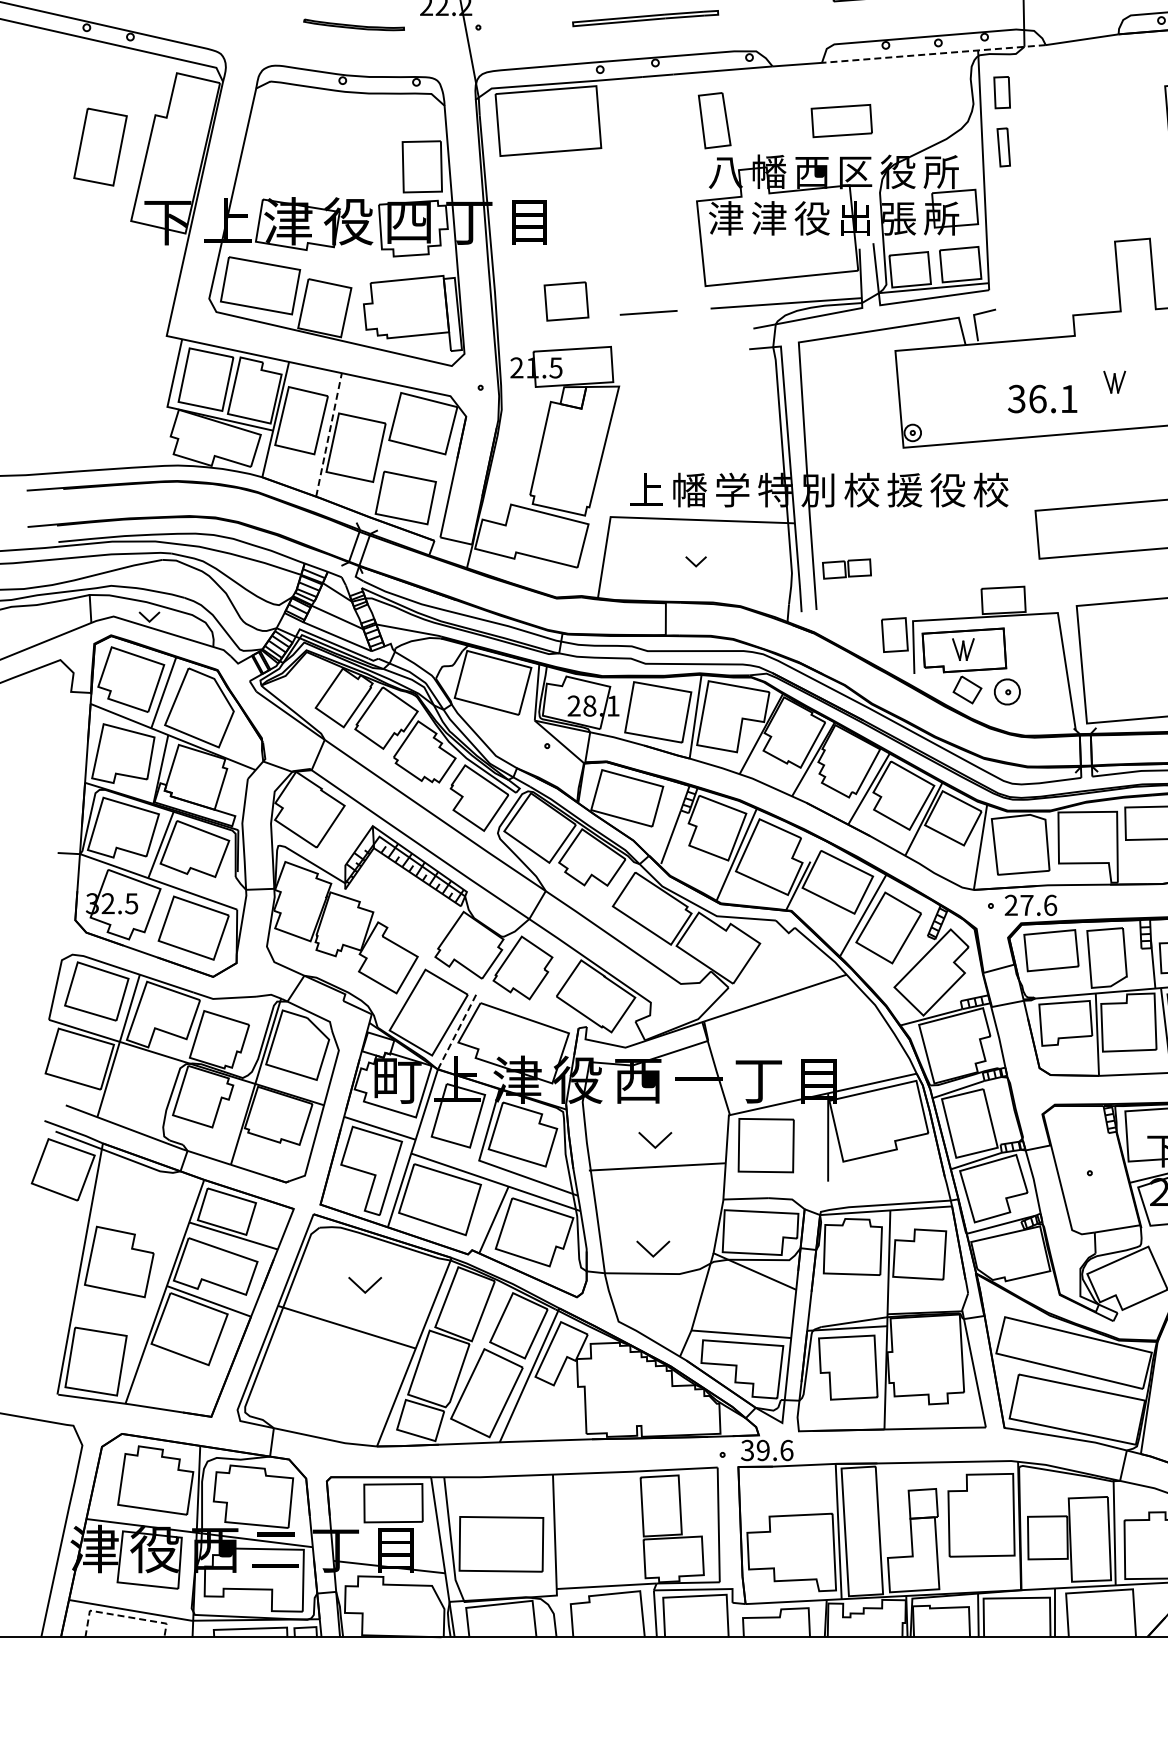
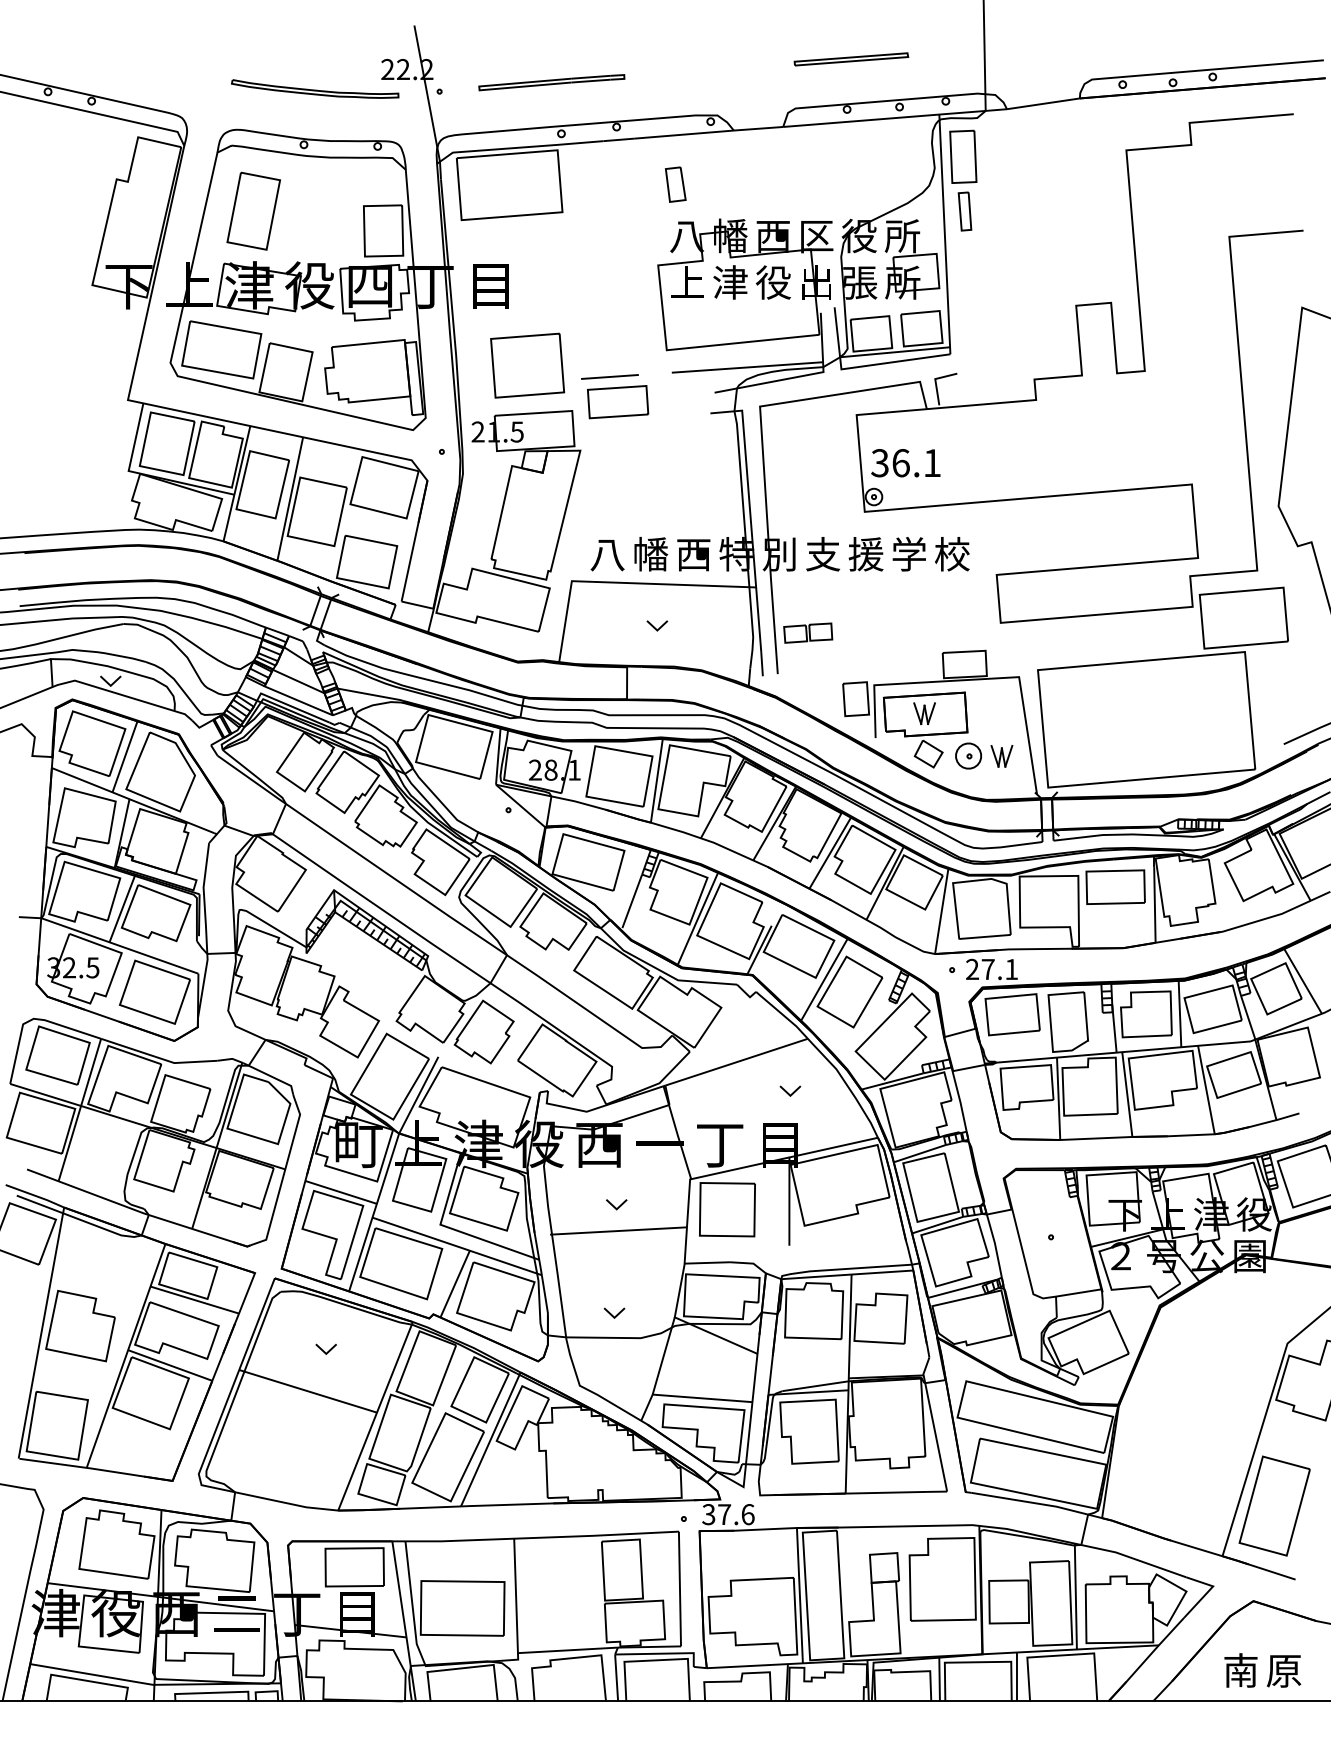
part: (645, 18) -> (551, 82), moved
part: (354, 24) -> (315, 88), size x1.67
line: (935, 53) -> (896, 117), dashed -> solid
part: (1002, 92) -> (963, 156), size x1.67
part: (714, 120) -> (675, 184), size x0.62
part: (842, 121) -> (618, 402), moved
part: (100, 146) -> (253, 210), moved
text: (726, 218) -> (687, 282), 津 -> 上
part: (566, 301) -> (527, 365), size x1.67
part: (1114, 382) -> (1001, 756), moved
text: (1042, 399) -> (905, 463), moved
line: (329, 434) -> (290, 498), dashed -> solid
text: (732, 489) -> (693, 553), 学 -> 西
text: (646, 490) -> (607, 554), 上 -> 八
text: (861, 490) -> (822, 554), 校 -> 支
text: (947, 490) -> (908, 554), 役 -> 学
text: (1050, 905) -> (1011, 969), 27.6 -> 27.1
part: (829, 1026) -> (790, 1090), added
line: (457, 1032) -> (418, 1096), dashed -> solid
part: (655, 1140) -> (616, 1204), size x0.62
part: (653, 1248) -> (614, 1312), size x0.62
part: (364, 1284) -> (325, 1348), size x0.62
text: (763, 1450) -> (724, 1514), 39.6 -> 37.6
line: (121, 1616) -> (82, 1680), dashed -> solid

